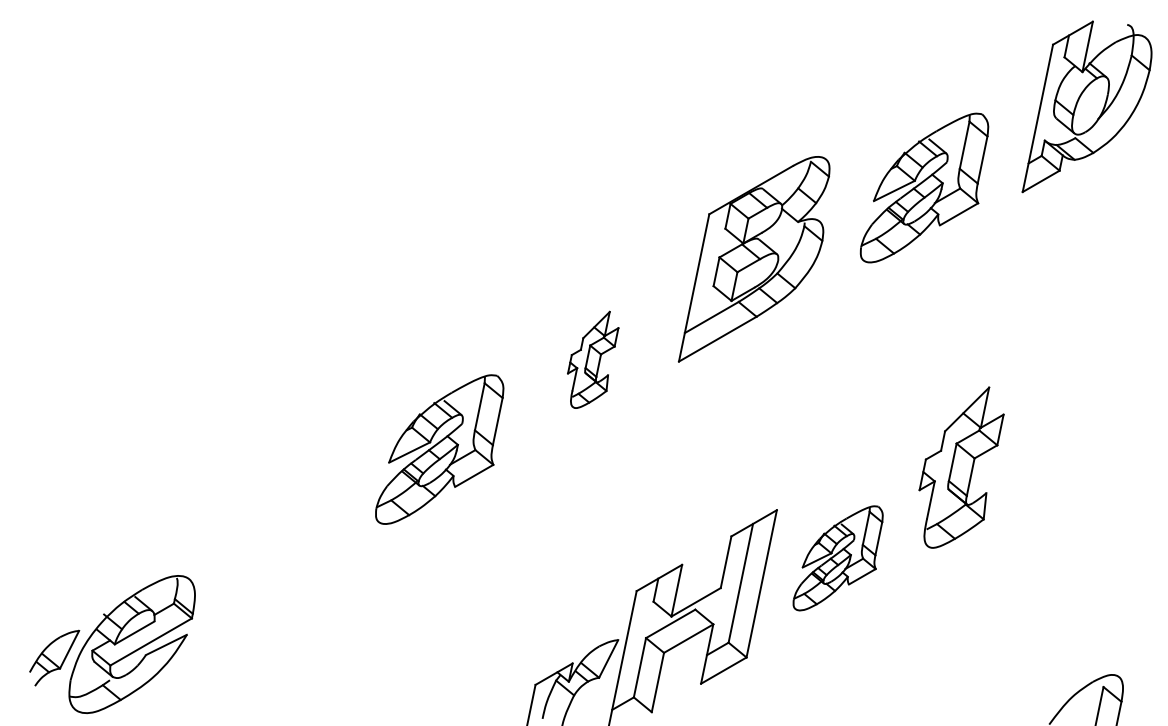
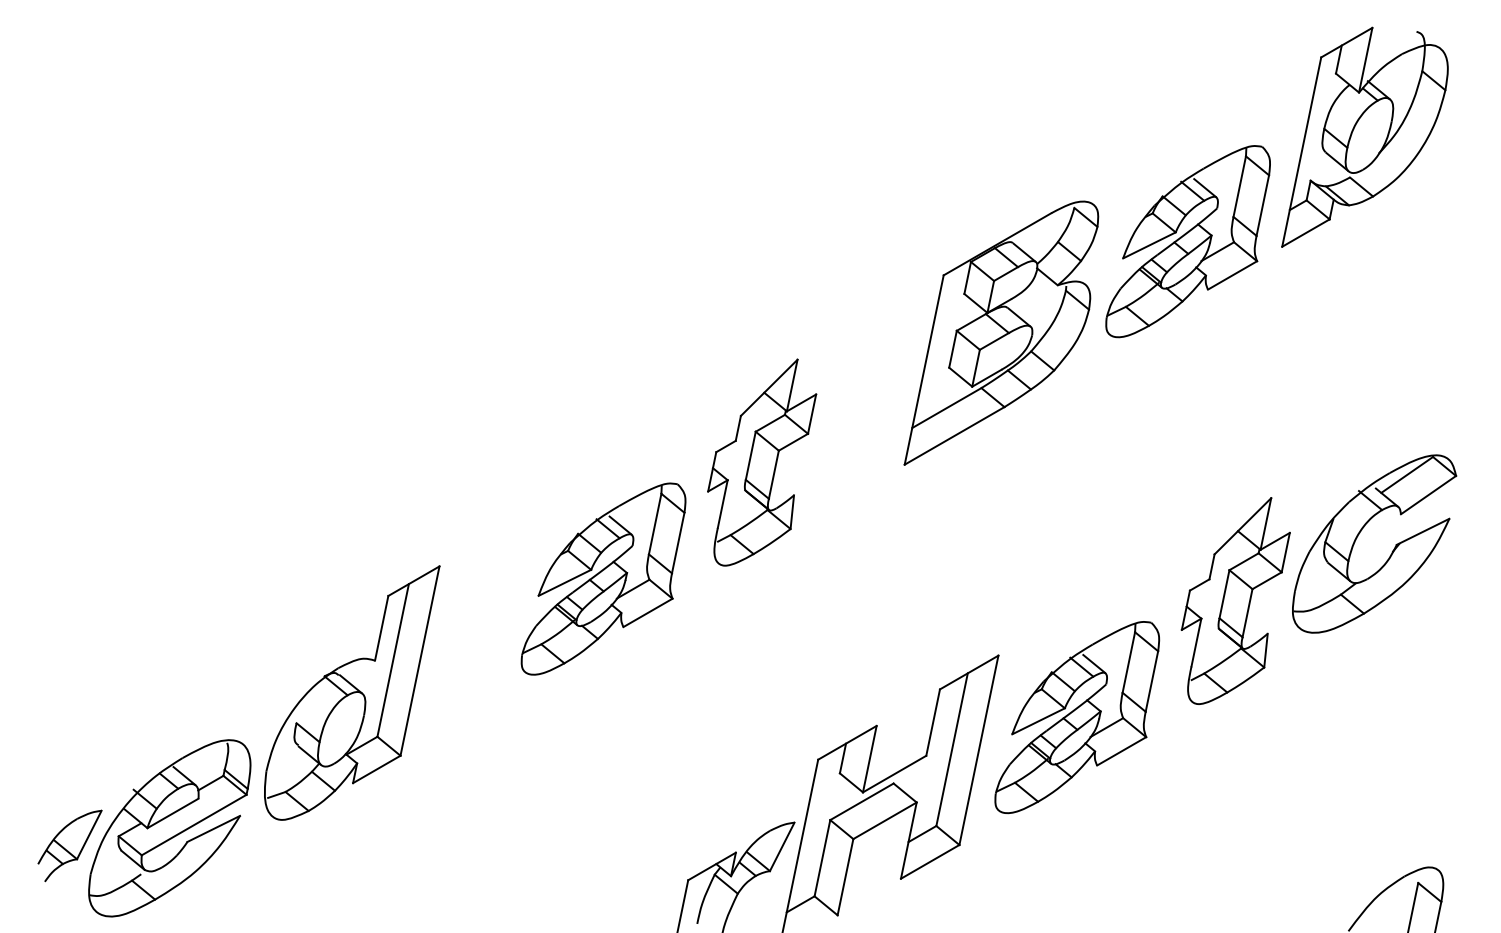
part: (1086, 106) -> (1364, 136), moved
part: (753, 259) -> (1000, 333), moved
part: (593, 359) -> (762, 462), size x1.67
part: (1057, 417) -> (1359, 536), added
part: (439, 449) -> (603, 578), moved
part: (274, 538) -> (352, 692), added
part: (837, 558) -> (1076, 717), size x1.43

